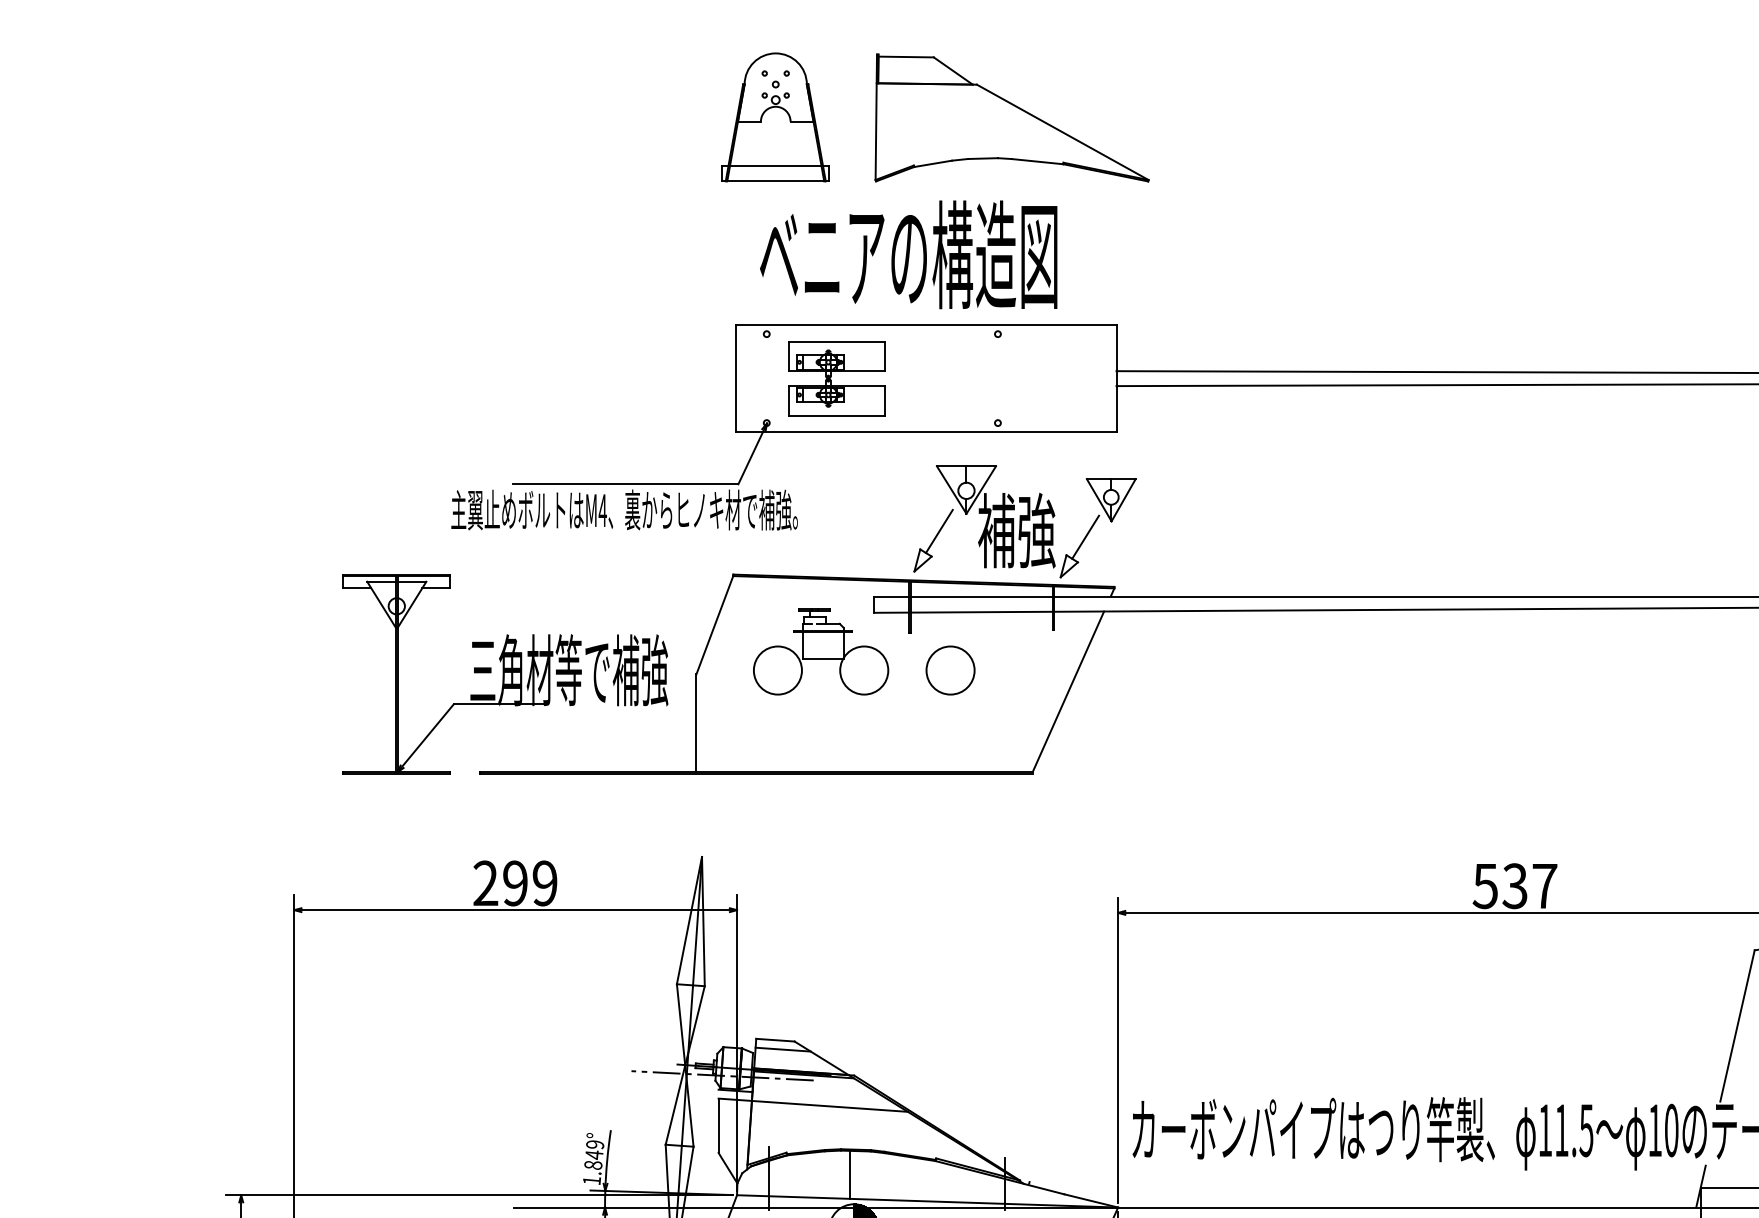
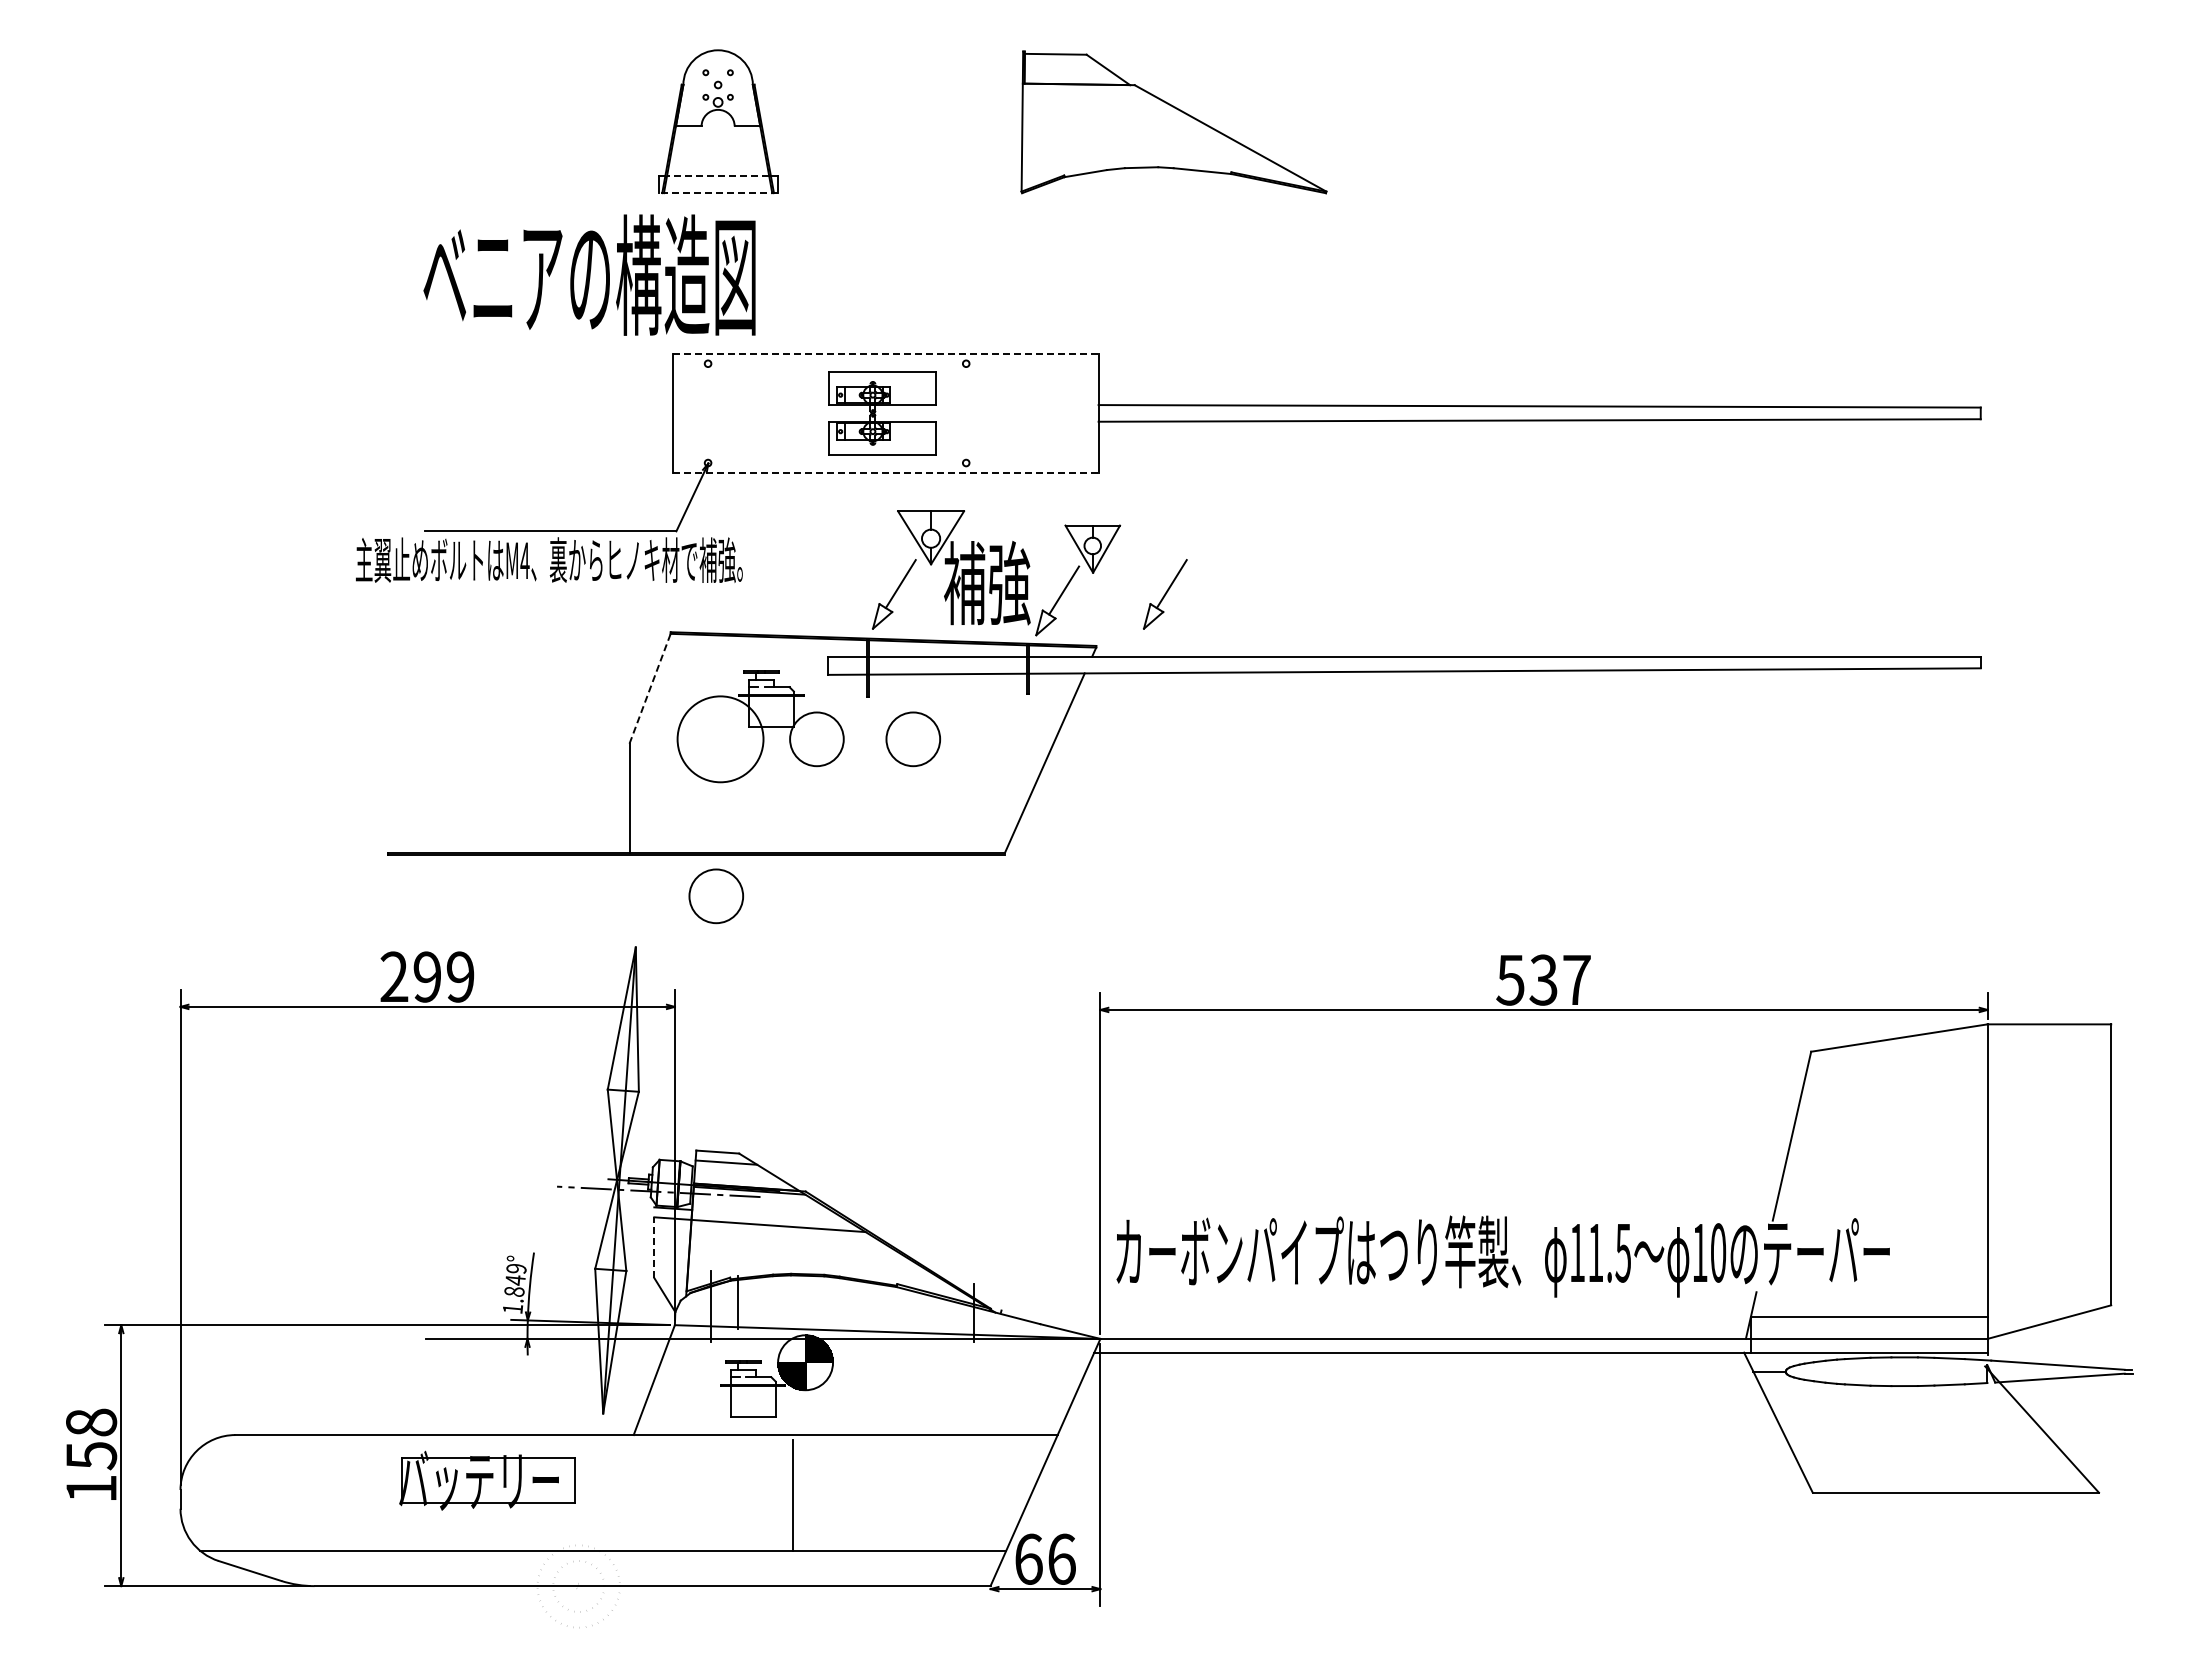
part: (1011, 118) -> (1173, 122), moved
line: (776, 165) -> (718, 175), solid -> dashed
line: (776, 181) -> (718, 193), solid -> dashed
text: (908, 254) -> (589, 274), moved
line: (925, 324) -> (885, 353), solid -> dashed
part: (831, 376) -> (876, 411), moved
line: (925, 431) -> (885, 472), solid -> dashed
part: (1176, 540) -> (1165, 594), added
line: (715, 625) -> (650, 688), solid -> dashed
circle: (777, 670) -> (720, 739), size x1.6
part: (505, 674) -> (416, 743), removed
circle: (774, 811) -> (716, 896), added
line: (718, 1125) -> (654, 1247), solid -> dashed
line: (850, 1174) -> (738, 1302), moved

